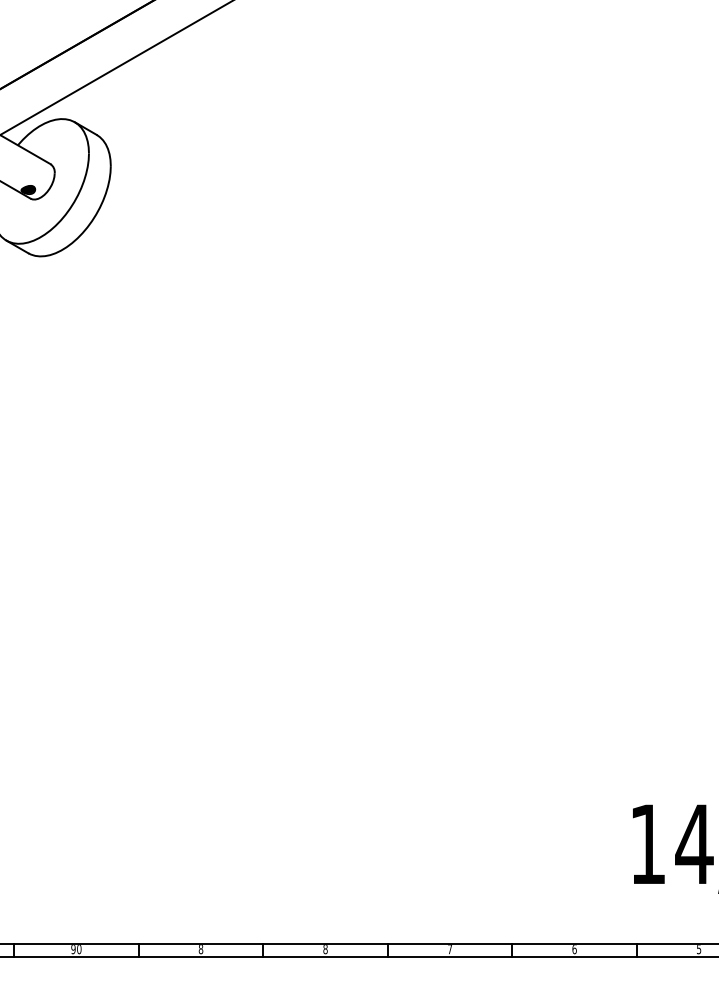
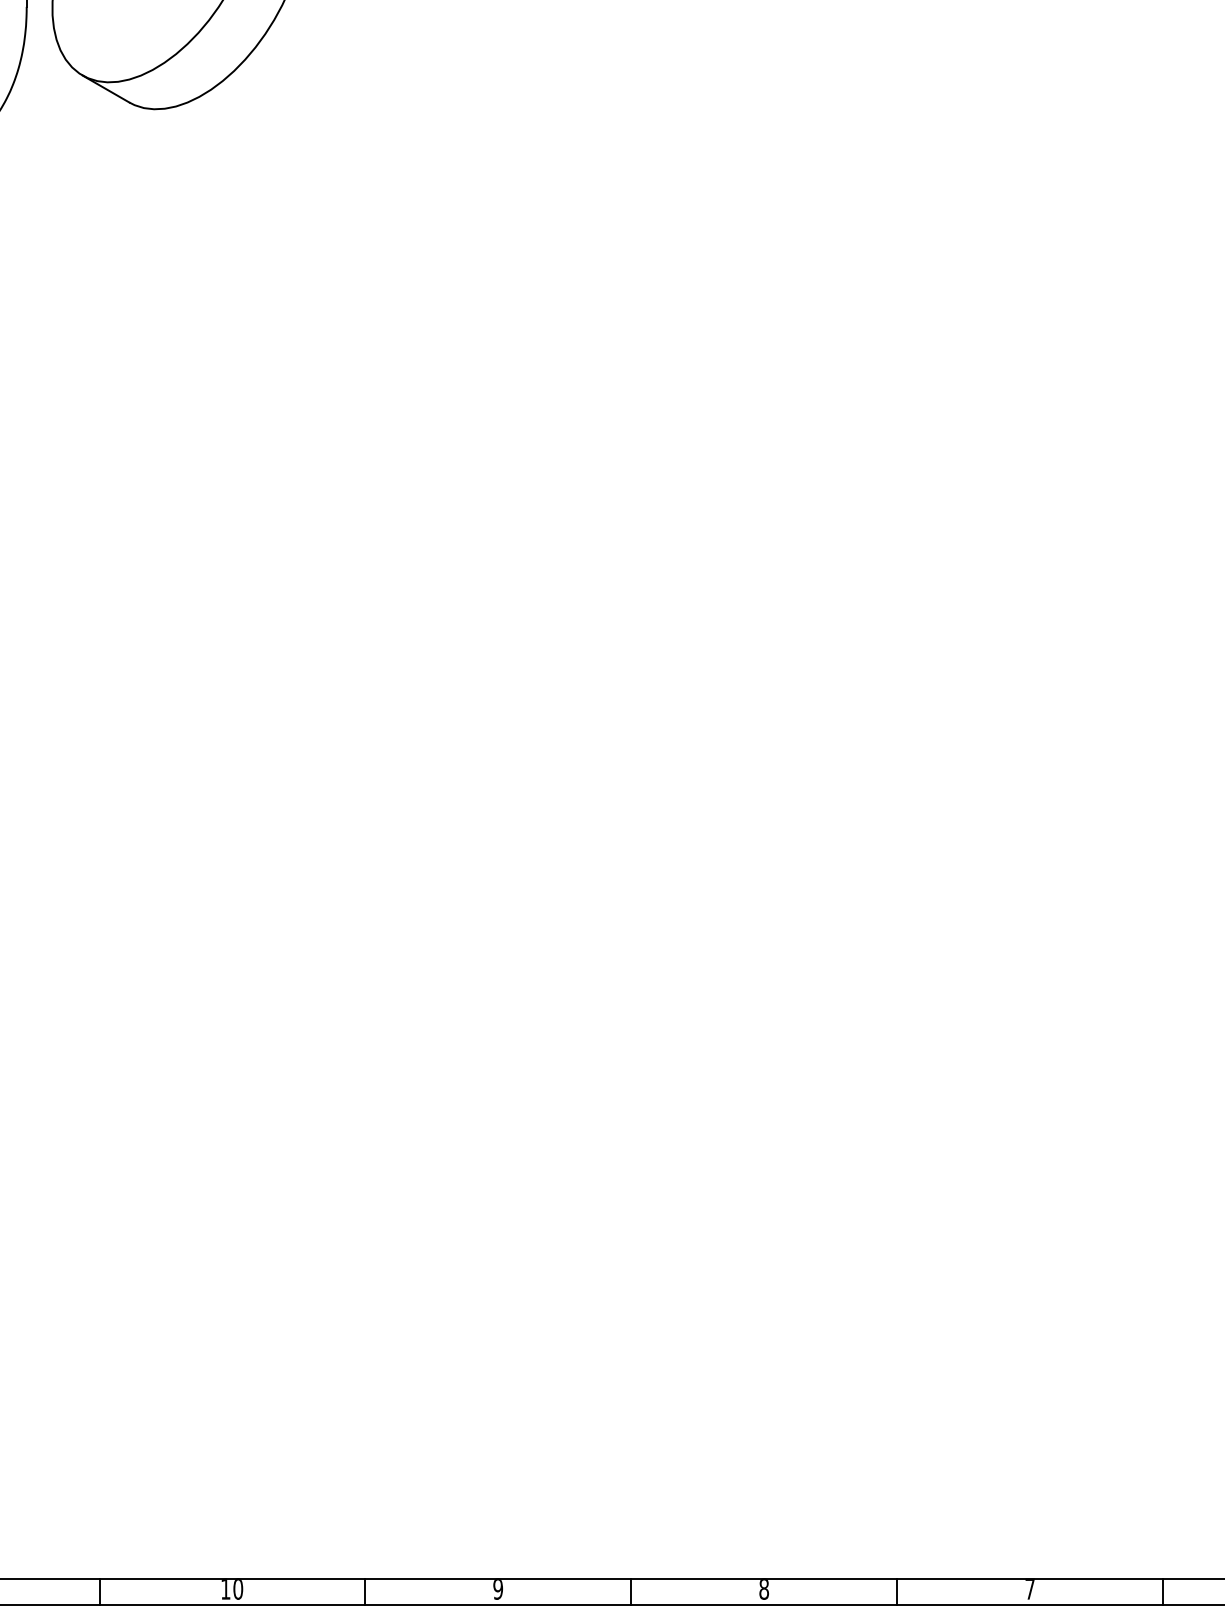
text: (73, 949) -> (225, 1589), 90 -> 10
text: (200, 949) -> (497, 1589), 8 -> 9

